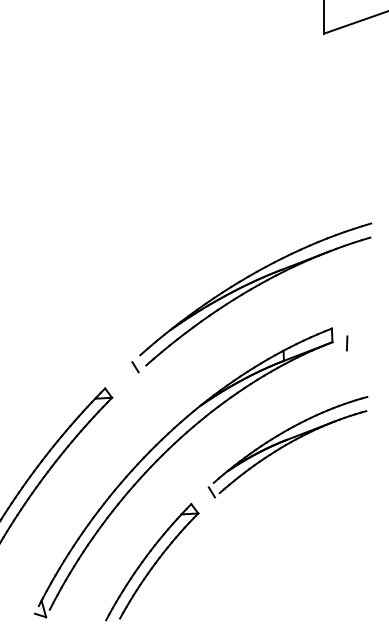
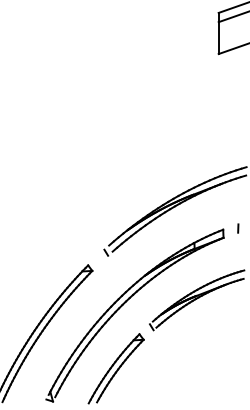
line: (347, 343) -> (238, 228), moved

